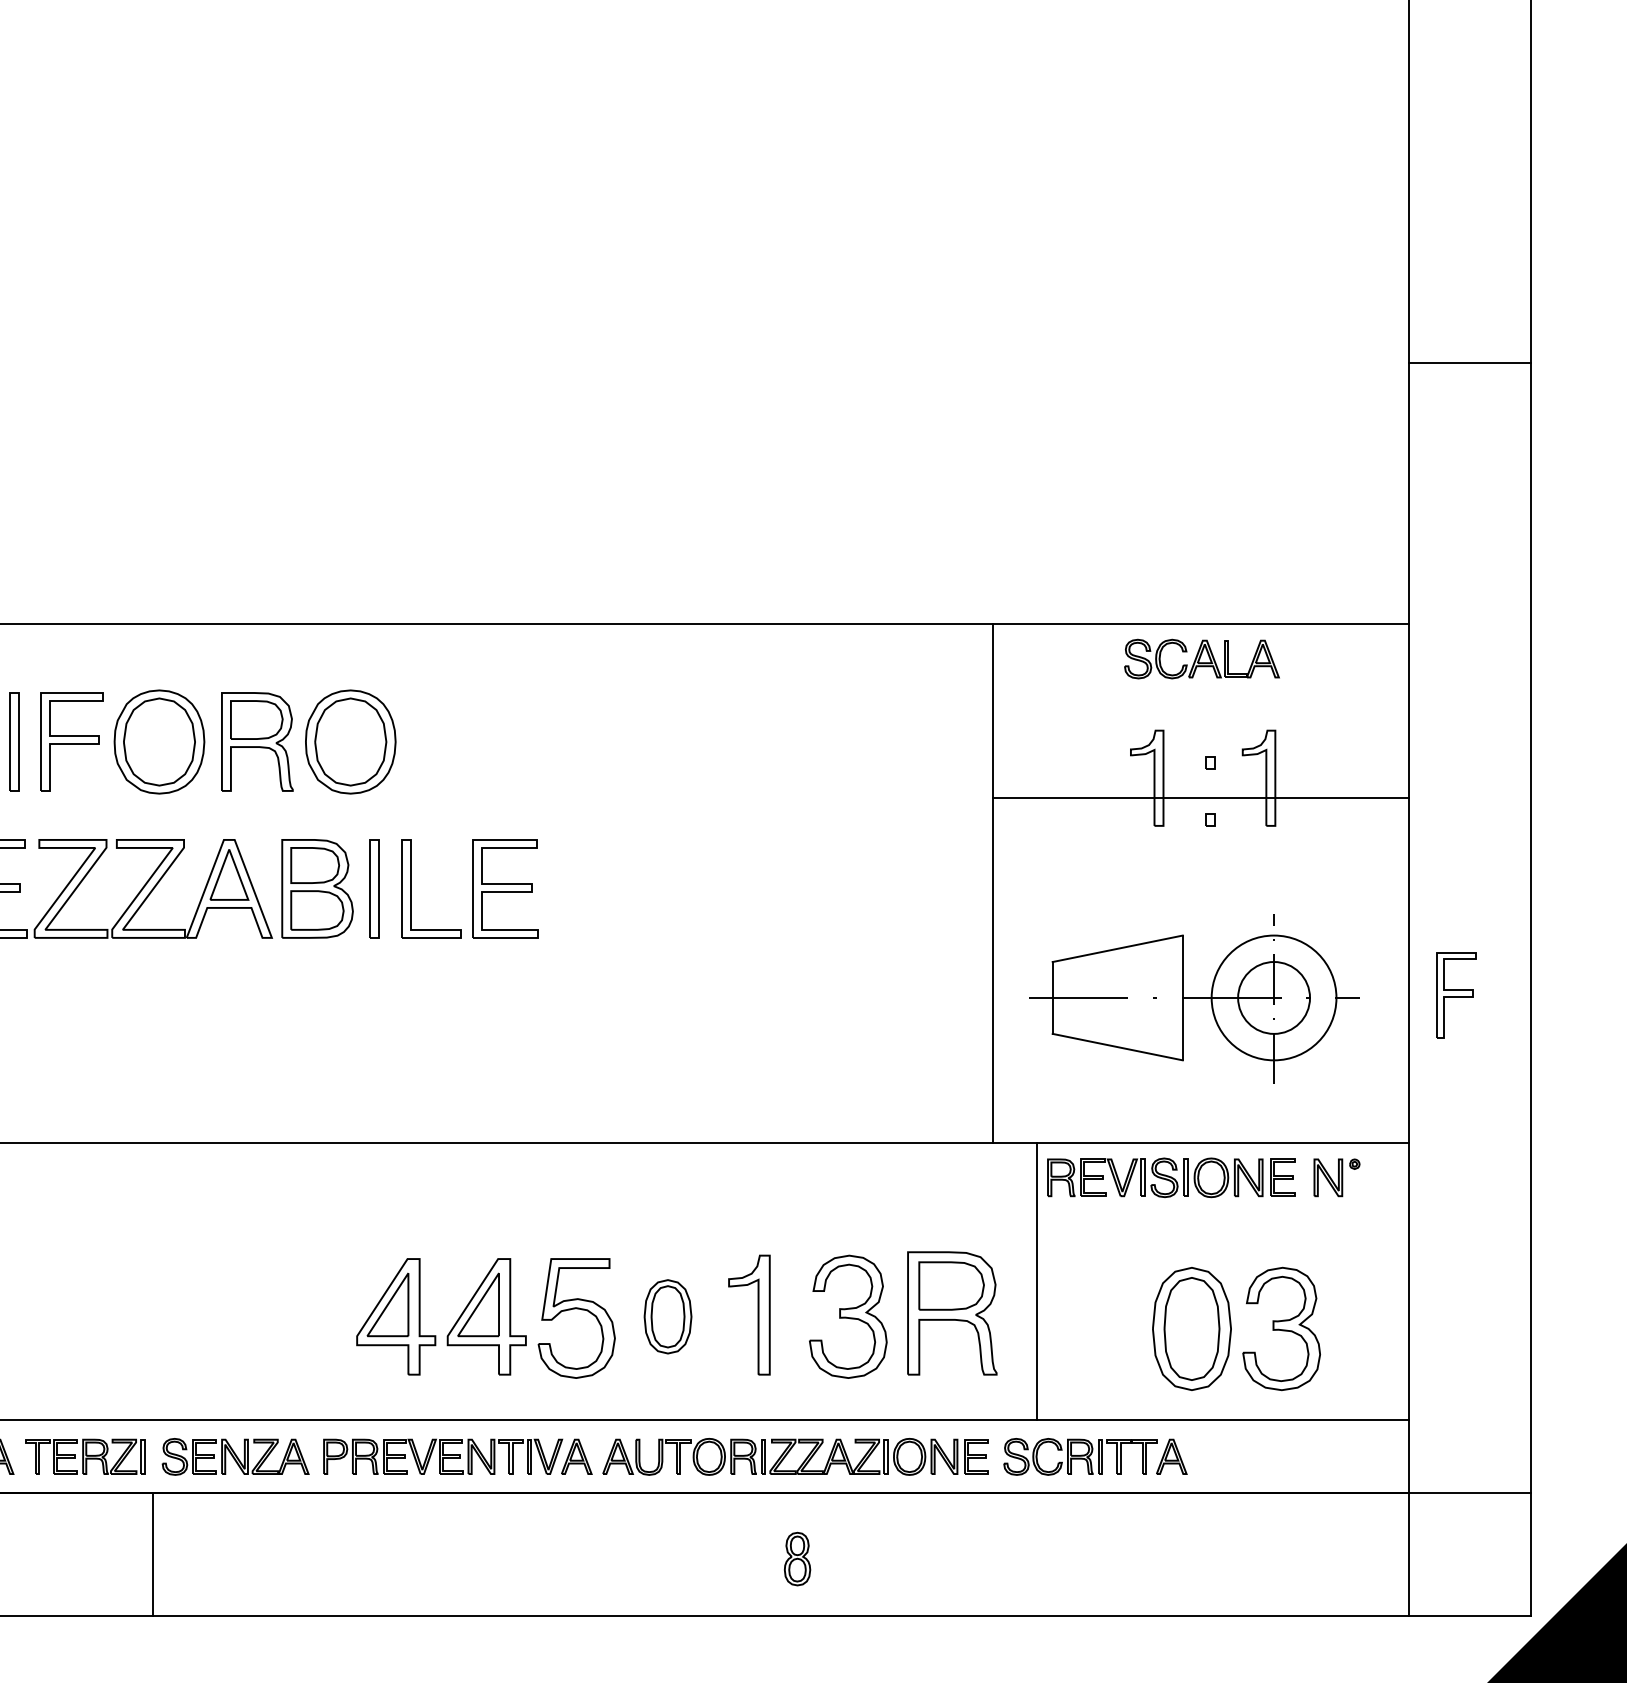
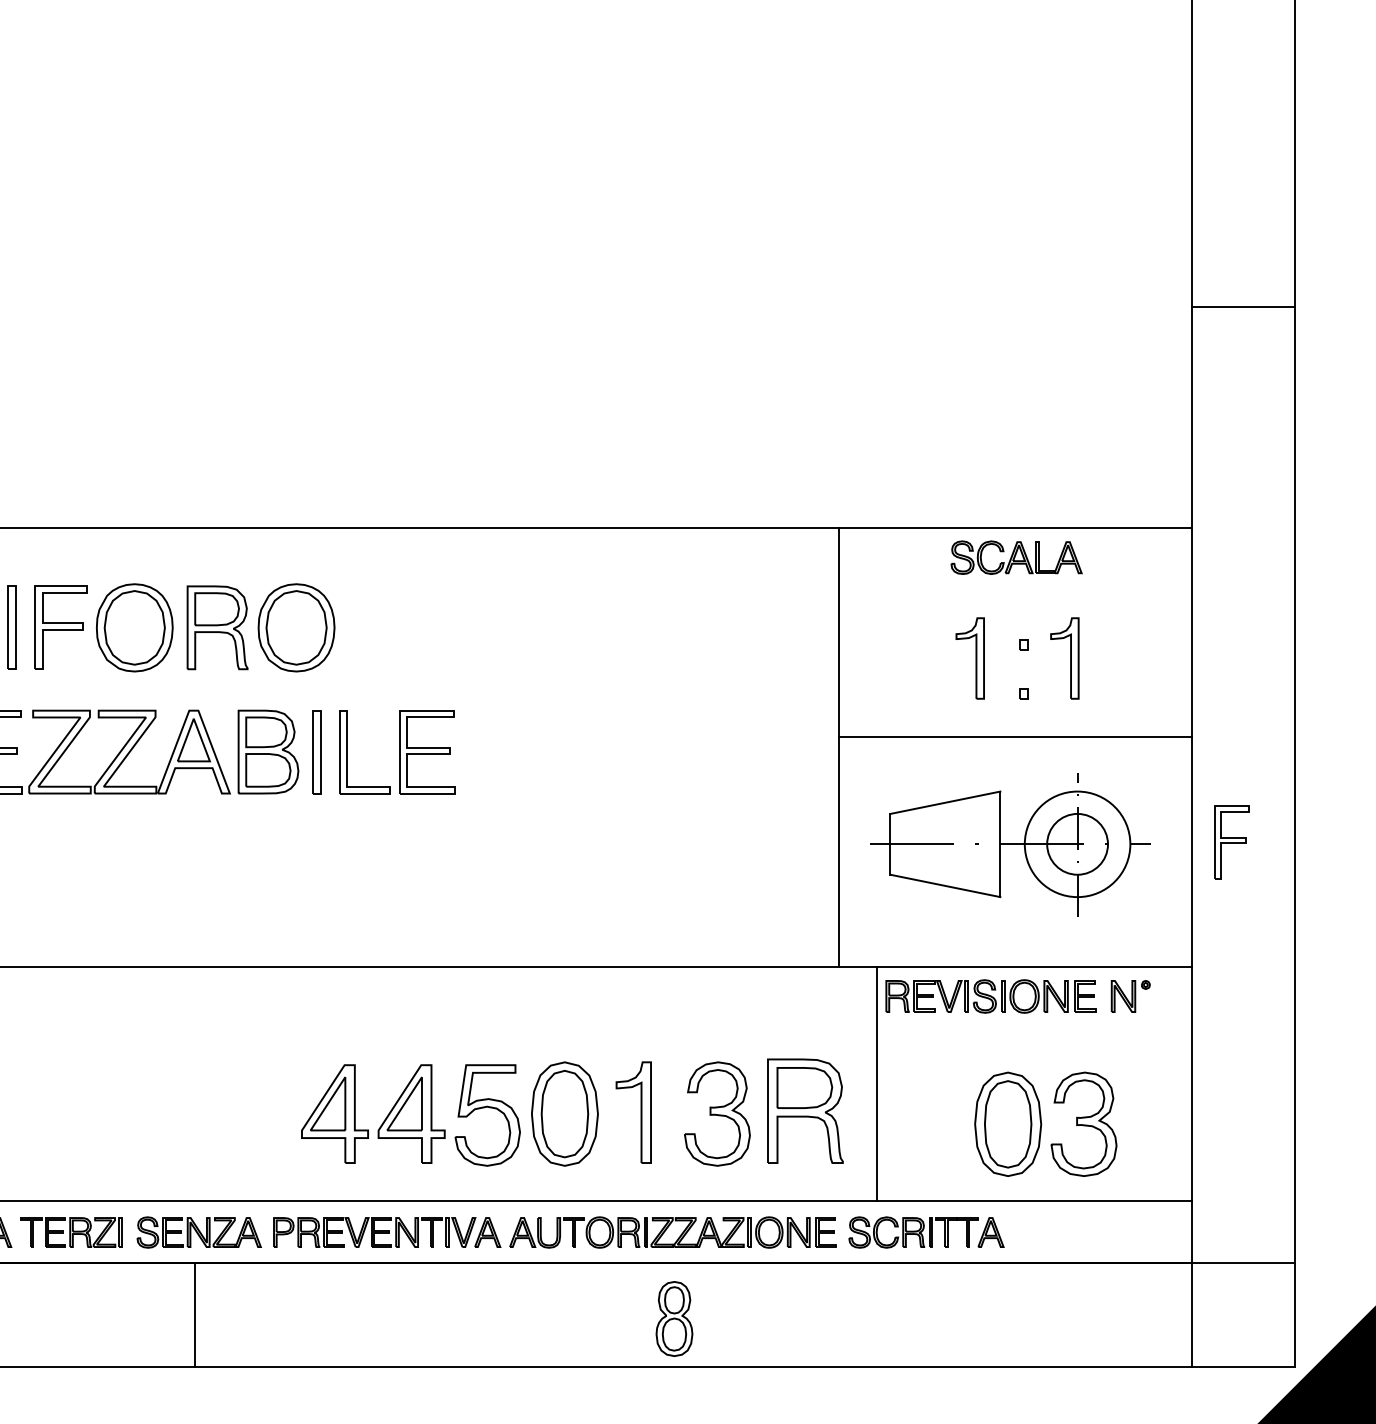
line: (1200, 798) -> (1015, 737), moved
part: (667, 1316) -> (564, 1113), size x1.67
line: (153, 1553) -> (194, 1314), moved
part: (797, 1558) -> (674, 1318), size x1.67

